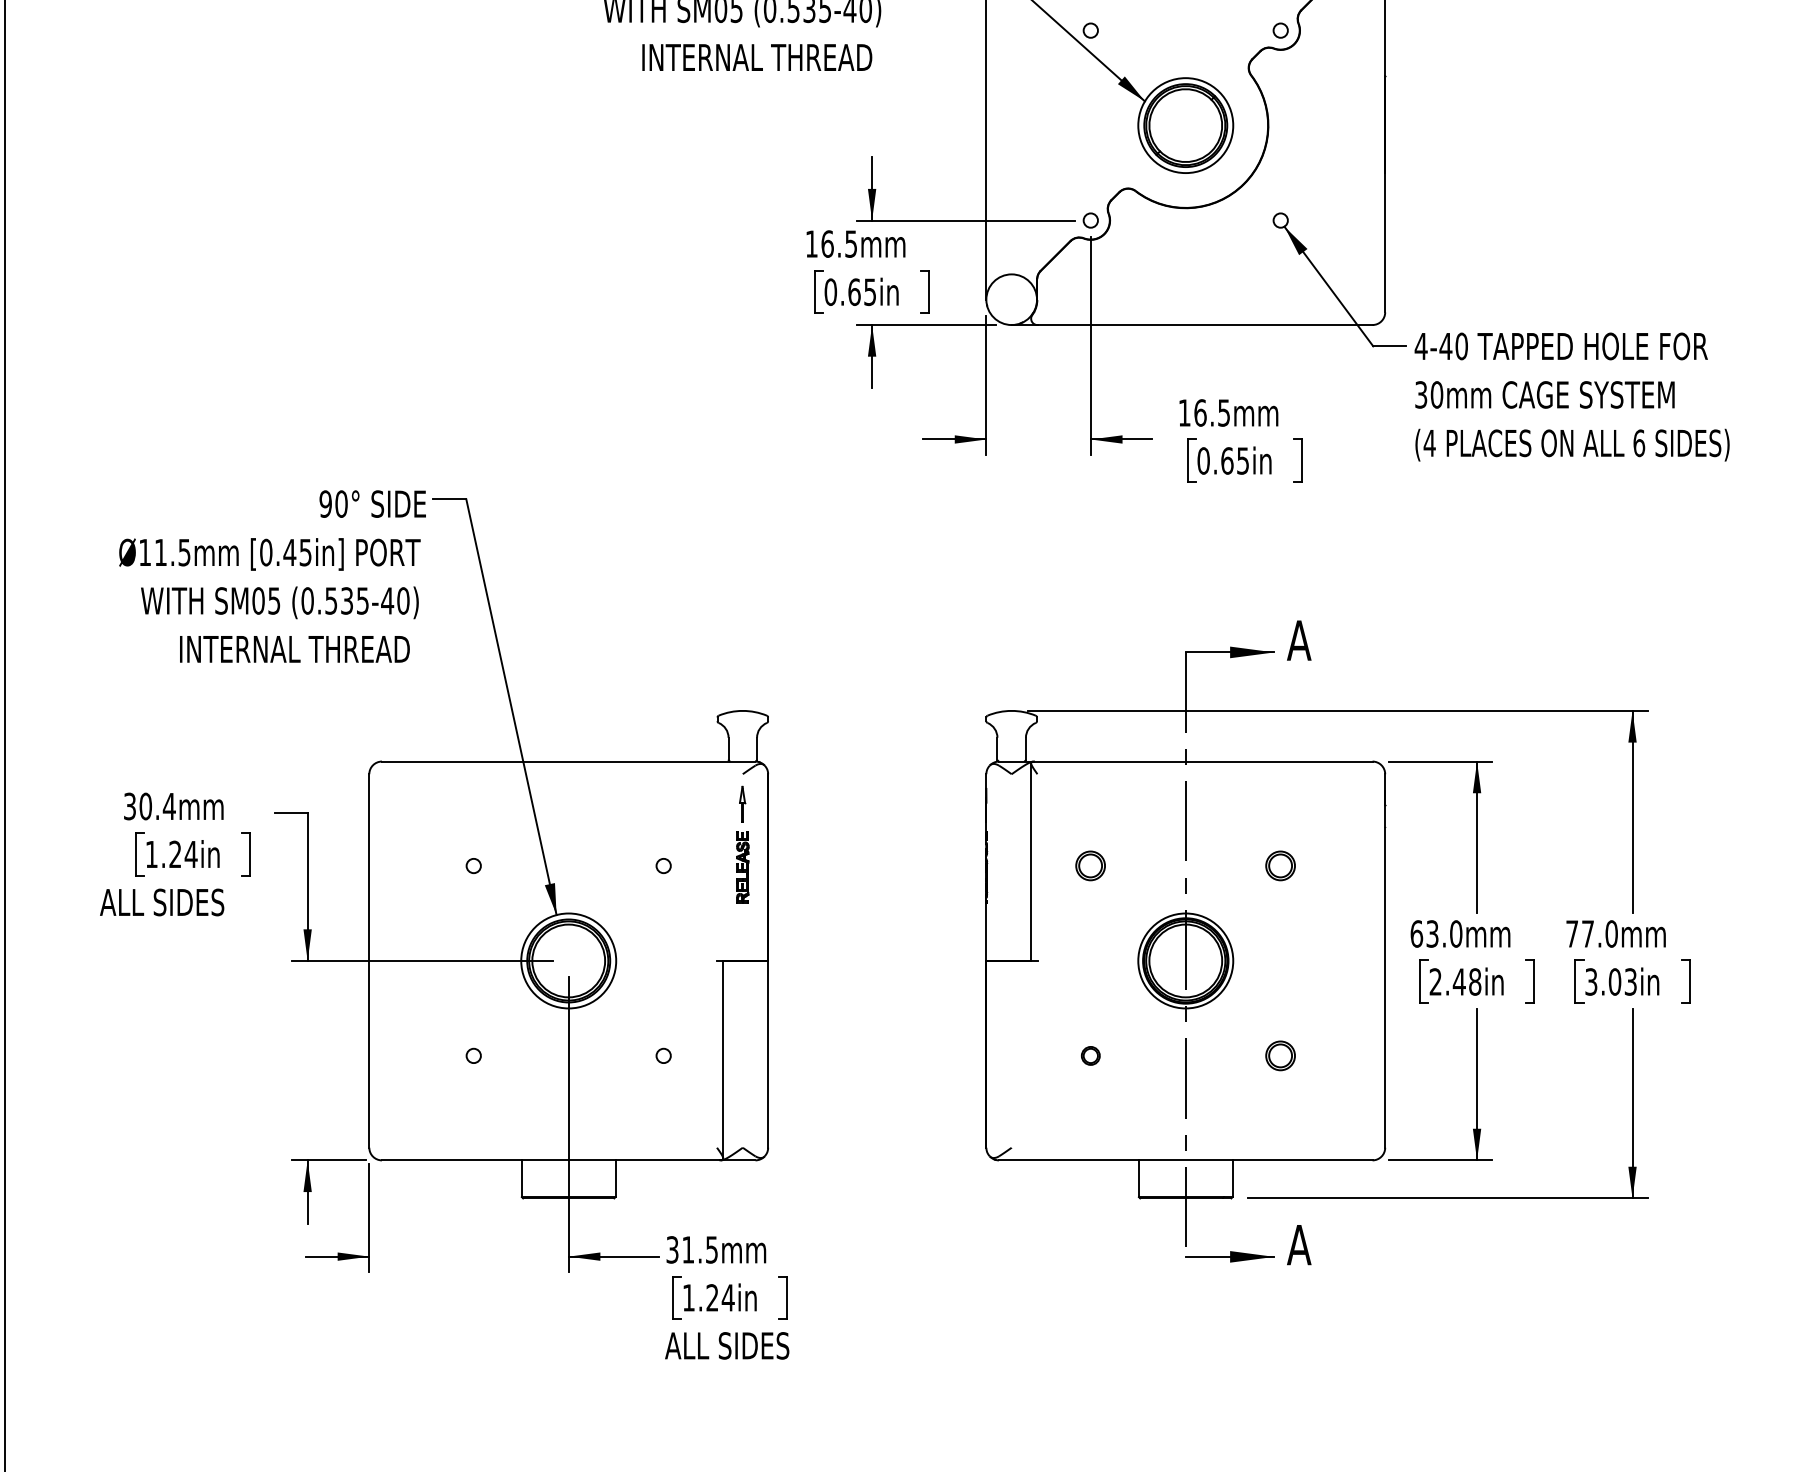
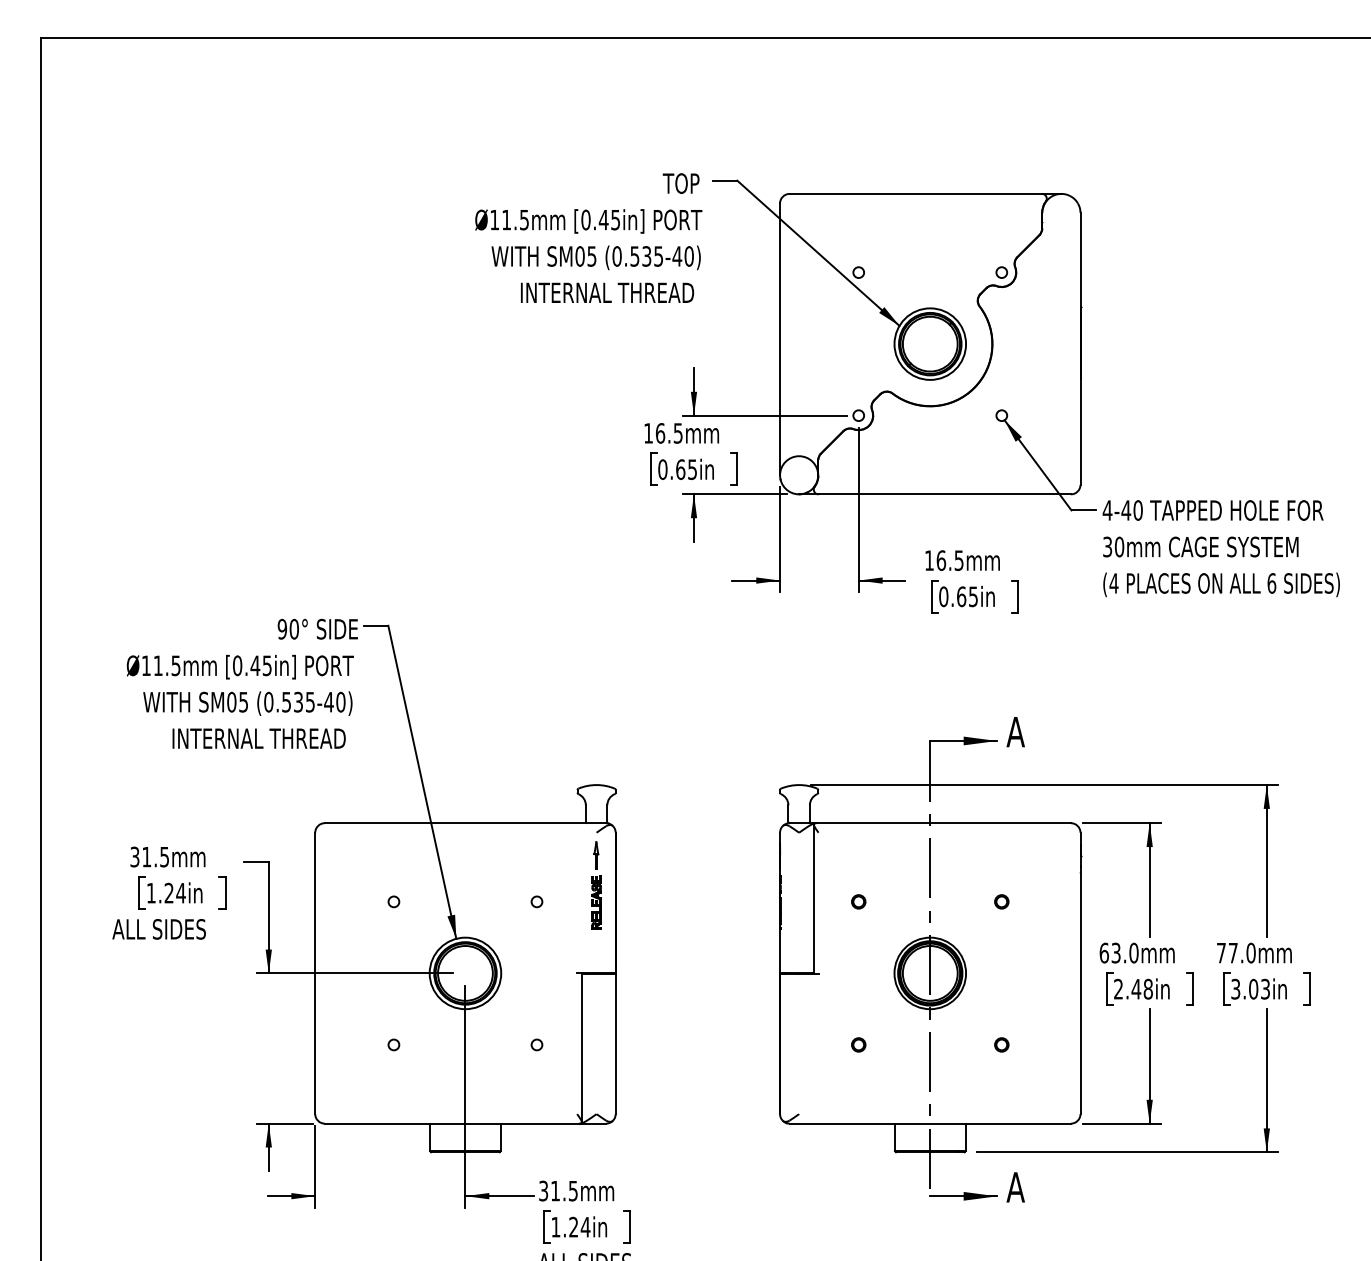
text: (157, 805) -> (155, 856), 30.4mm -> 31.5mm
circle: (1090, 865) -> (858, 901), size x0.62
circle: (1280, 865) -> (1001, 901), size x0.62
circle: (1280, 1055) -> (1001, 1044), size x0.62

